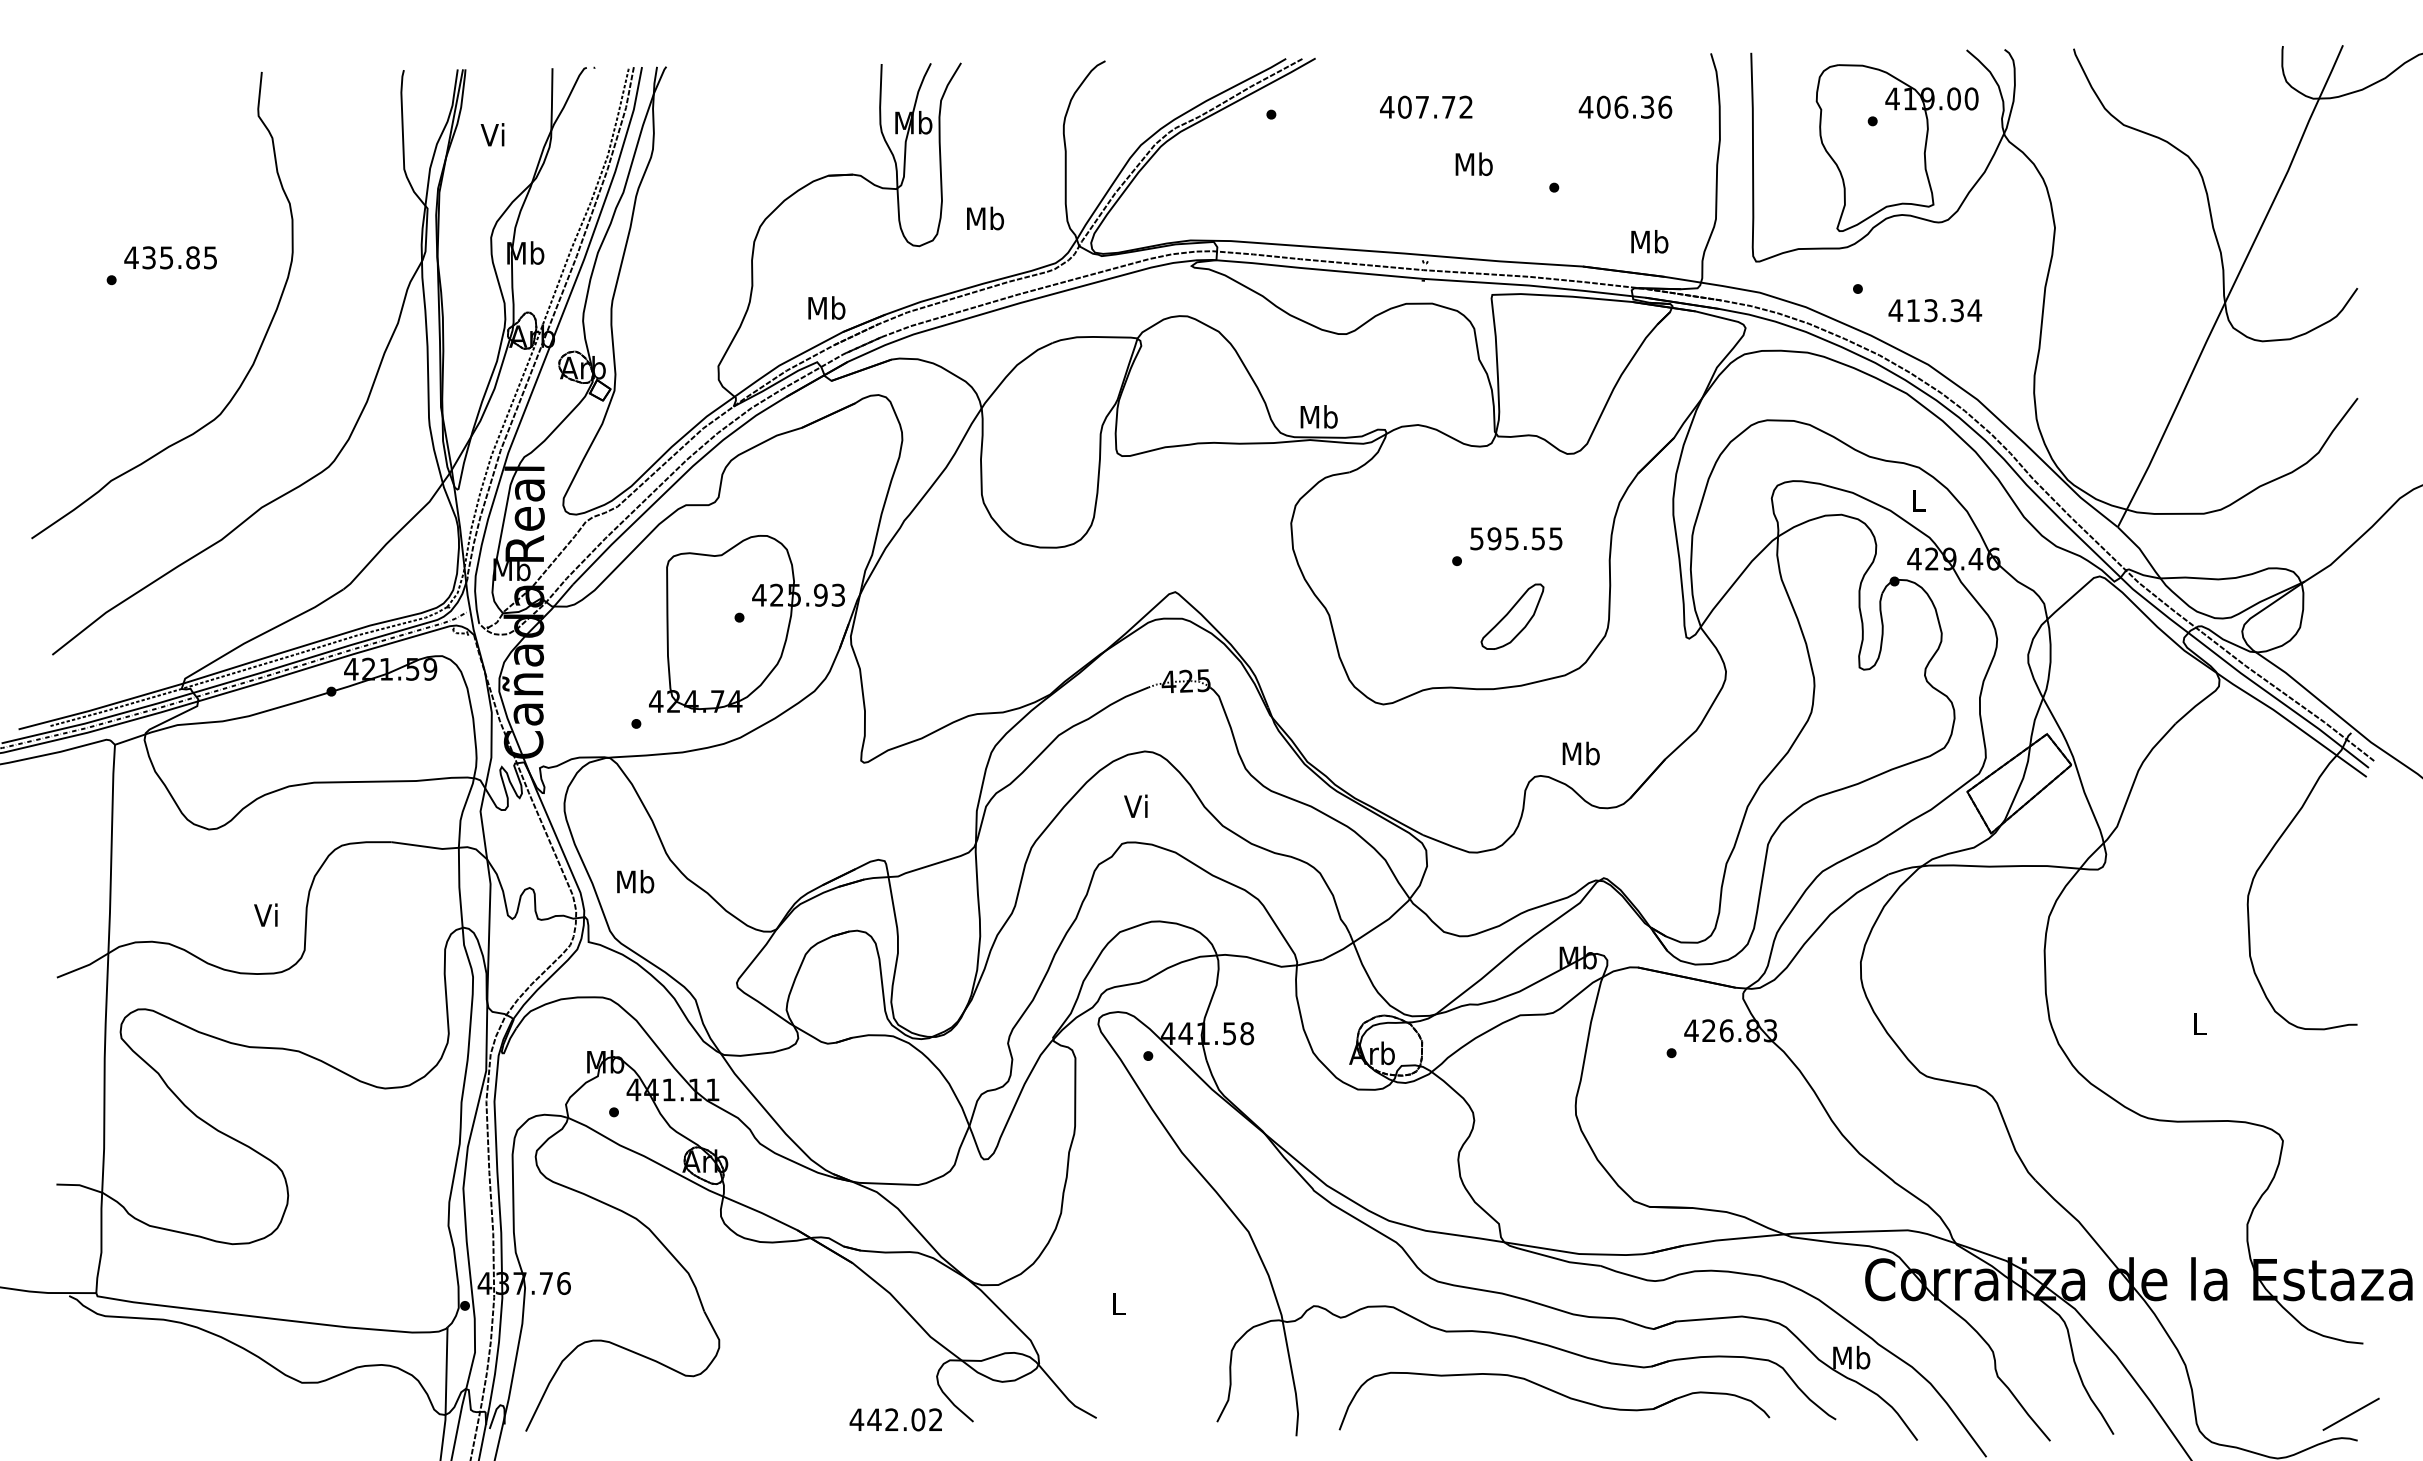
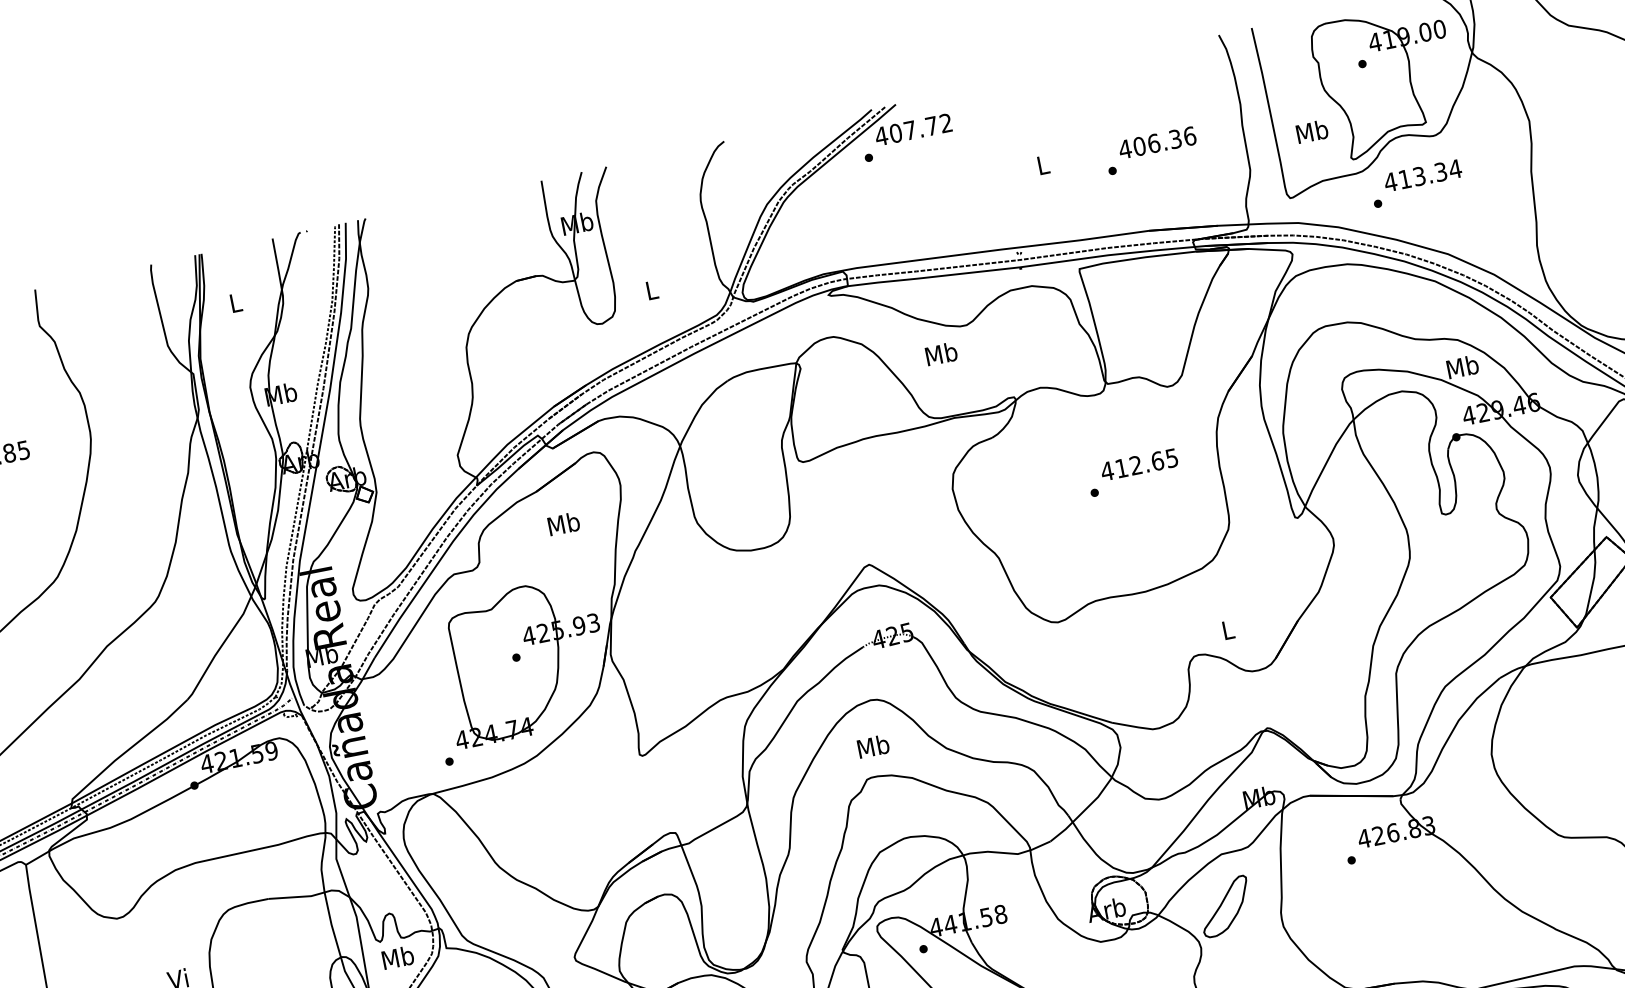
text: (1426, 106) -> (913, 129), moved
text: (1625, 106) -> (1157, 142), moved
text: (492, 134) -> (234, 302), Vi -> L
text: (1473, 164) -> (1042, 165), Mb -> L
text: (985, 218) -> (651, 290), Mb -> L
text: (1649, 241) -> (1311, 131), moved
text: (826, 307) -> (563, 523), moved
text: (1935, 310) -> (1423, 175), moved
text: (1318, 416) -> (940, 353), moved
text: (1918, 500) -> (1462, 367), L -> Mb
text: (1507, 538) -> (1132, 465), 595.55 -> 412.65
part: (1512, 616) -> (1225, 906), moved
text: (1580, 753) -> (1227, 629), Mb -> L
text: (1137, 806) -> (873, 746), Vi -> Mb
text: (635, 881) -> (397, 957), moved

